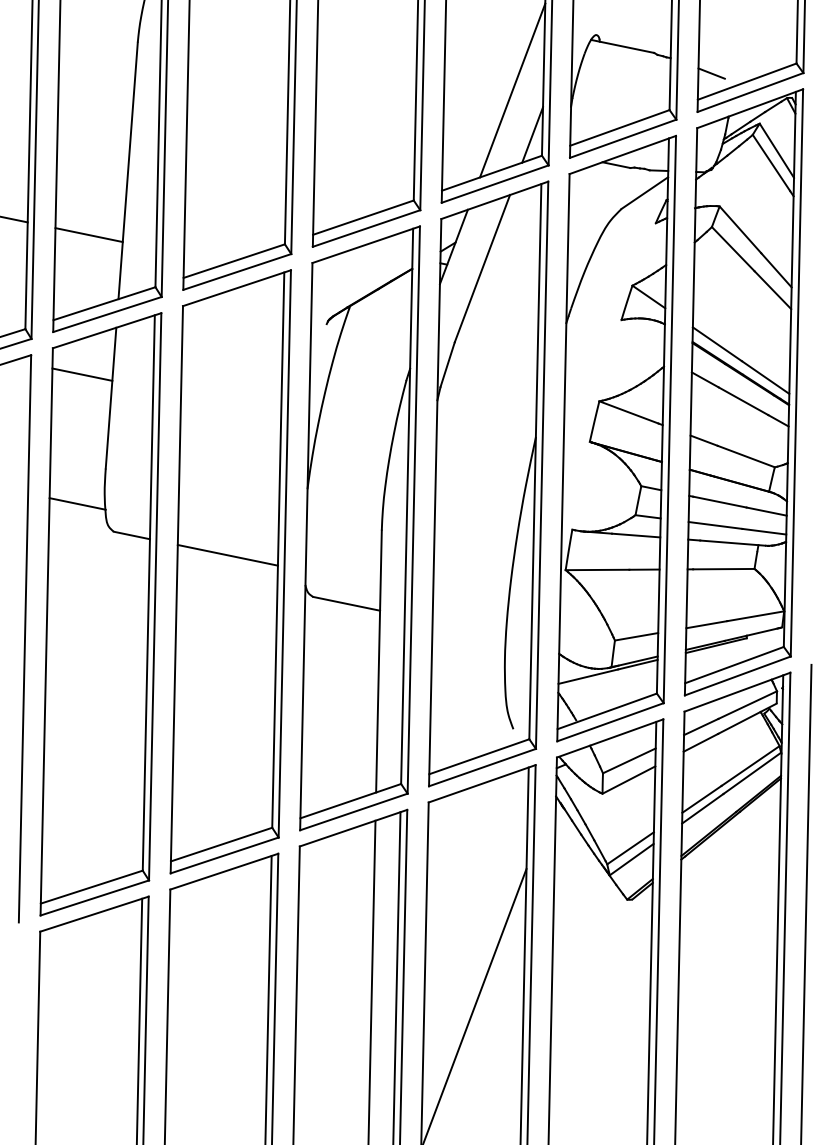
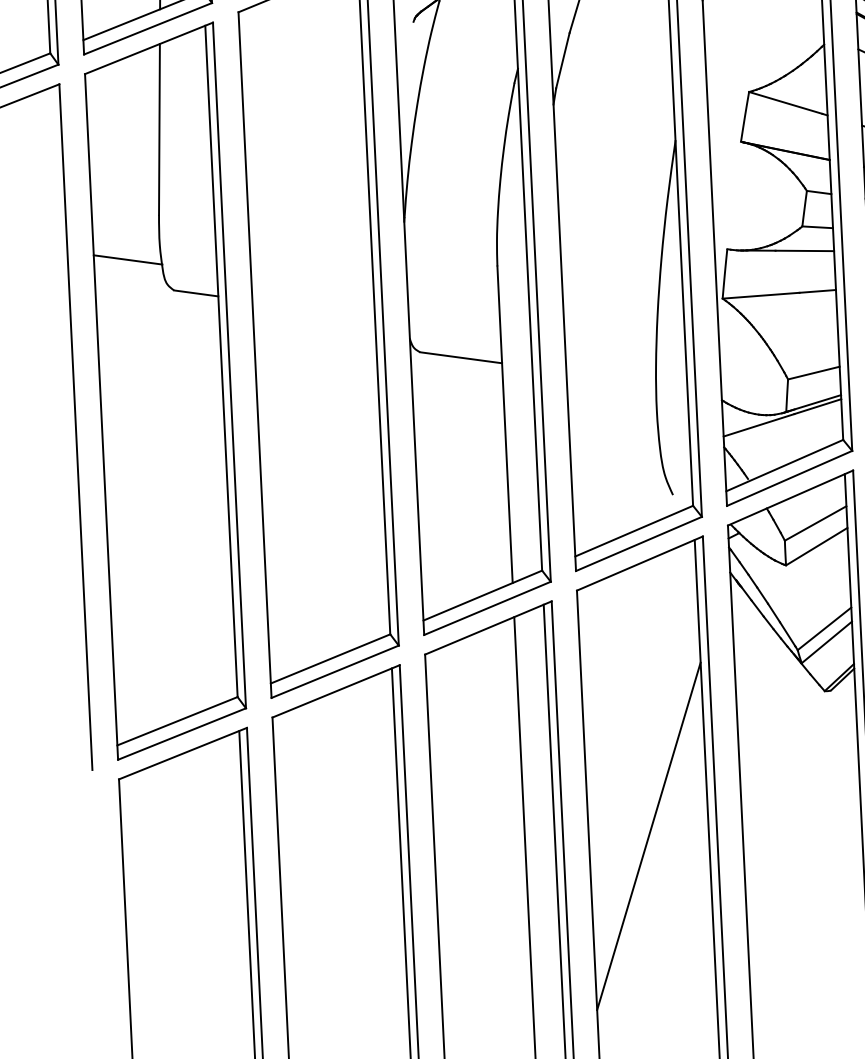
line: (82, 374) -> (122, 103), removed
line: (227, 554) -> (313, 308), removed

